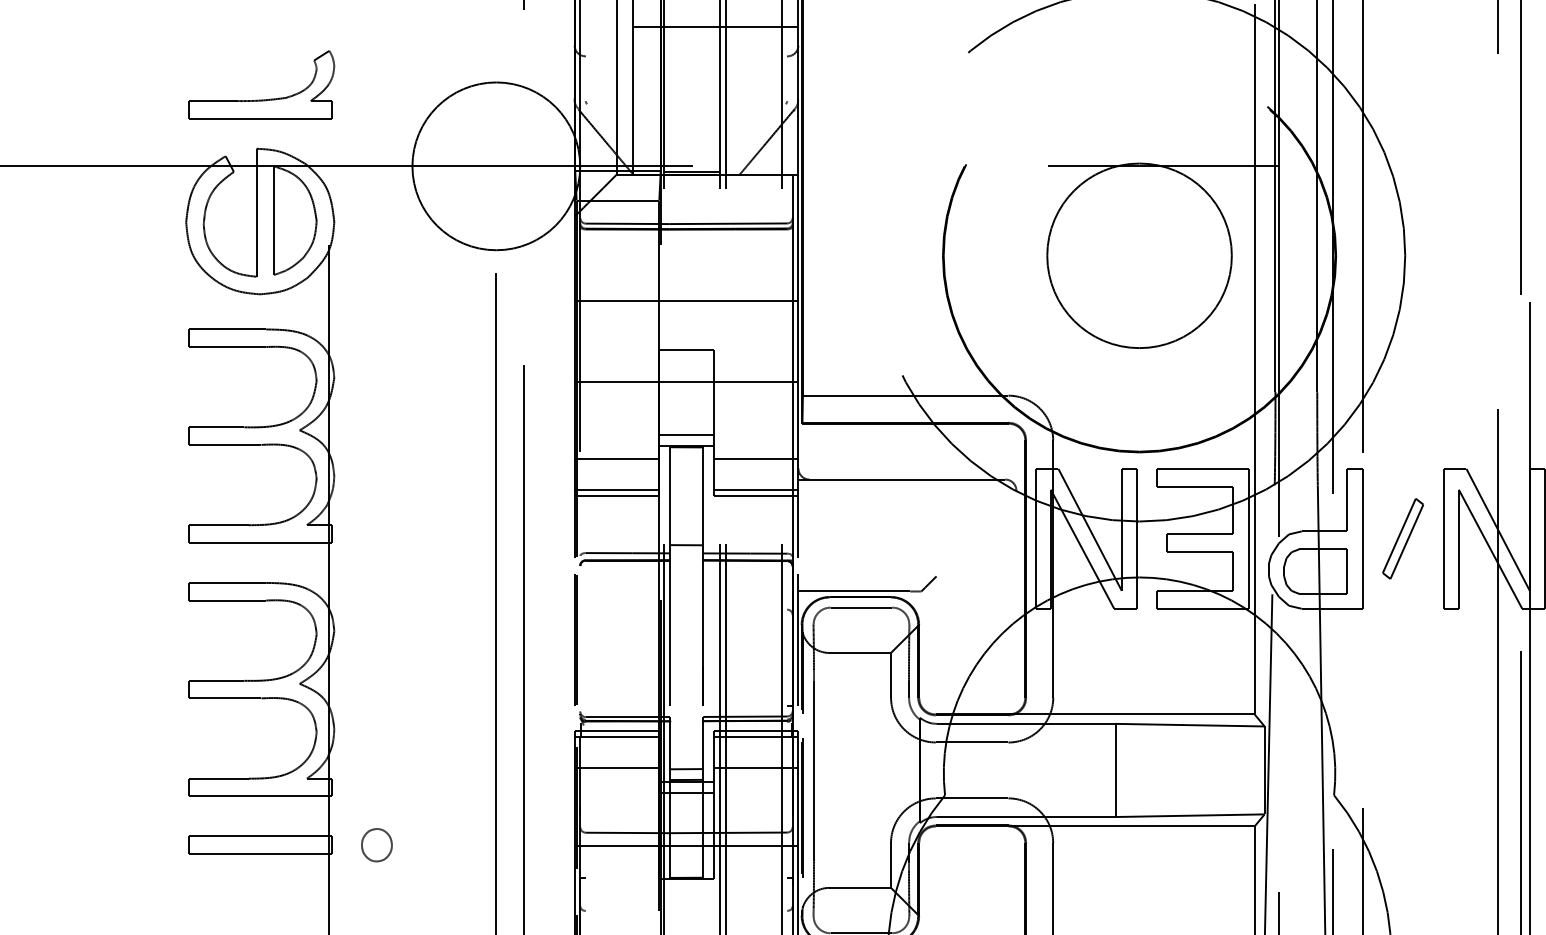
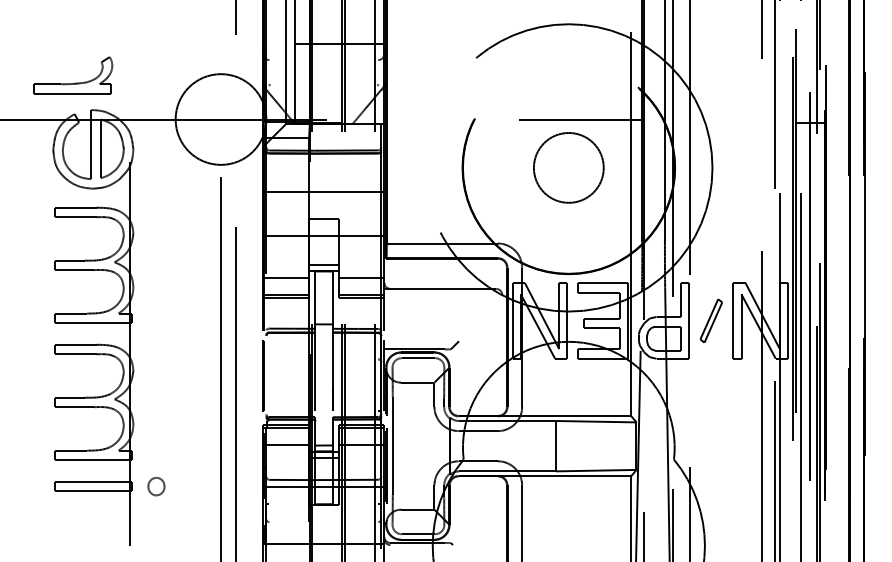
part: (264, 97) -> (74, 82), moved
circle: (1138, 255) -> (568, 167), size x0.7

